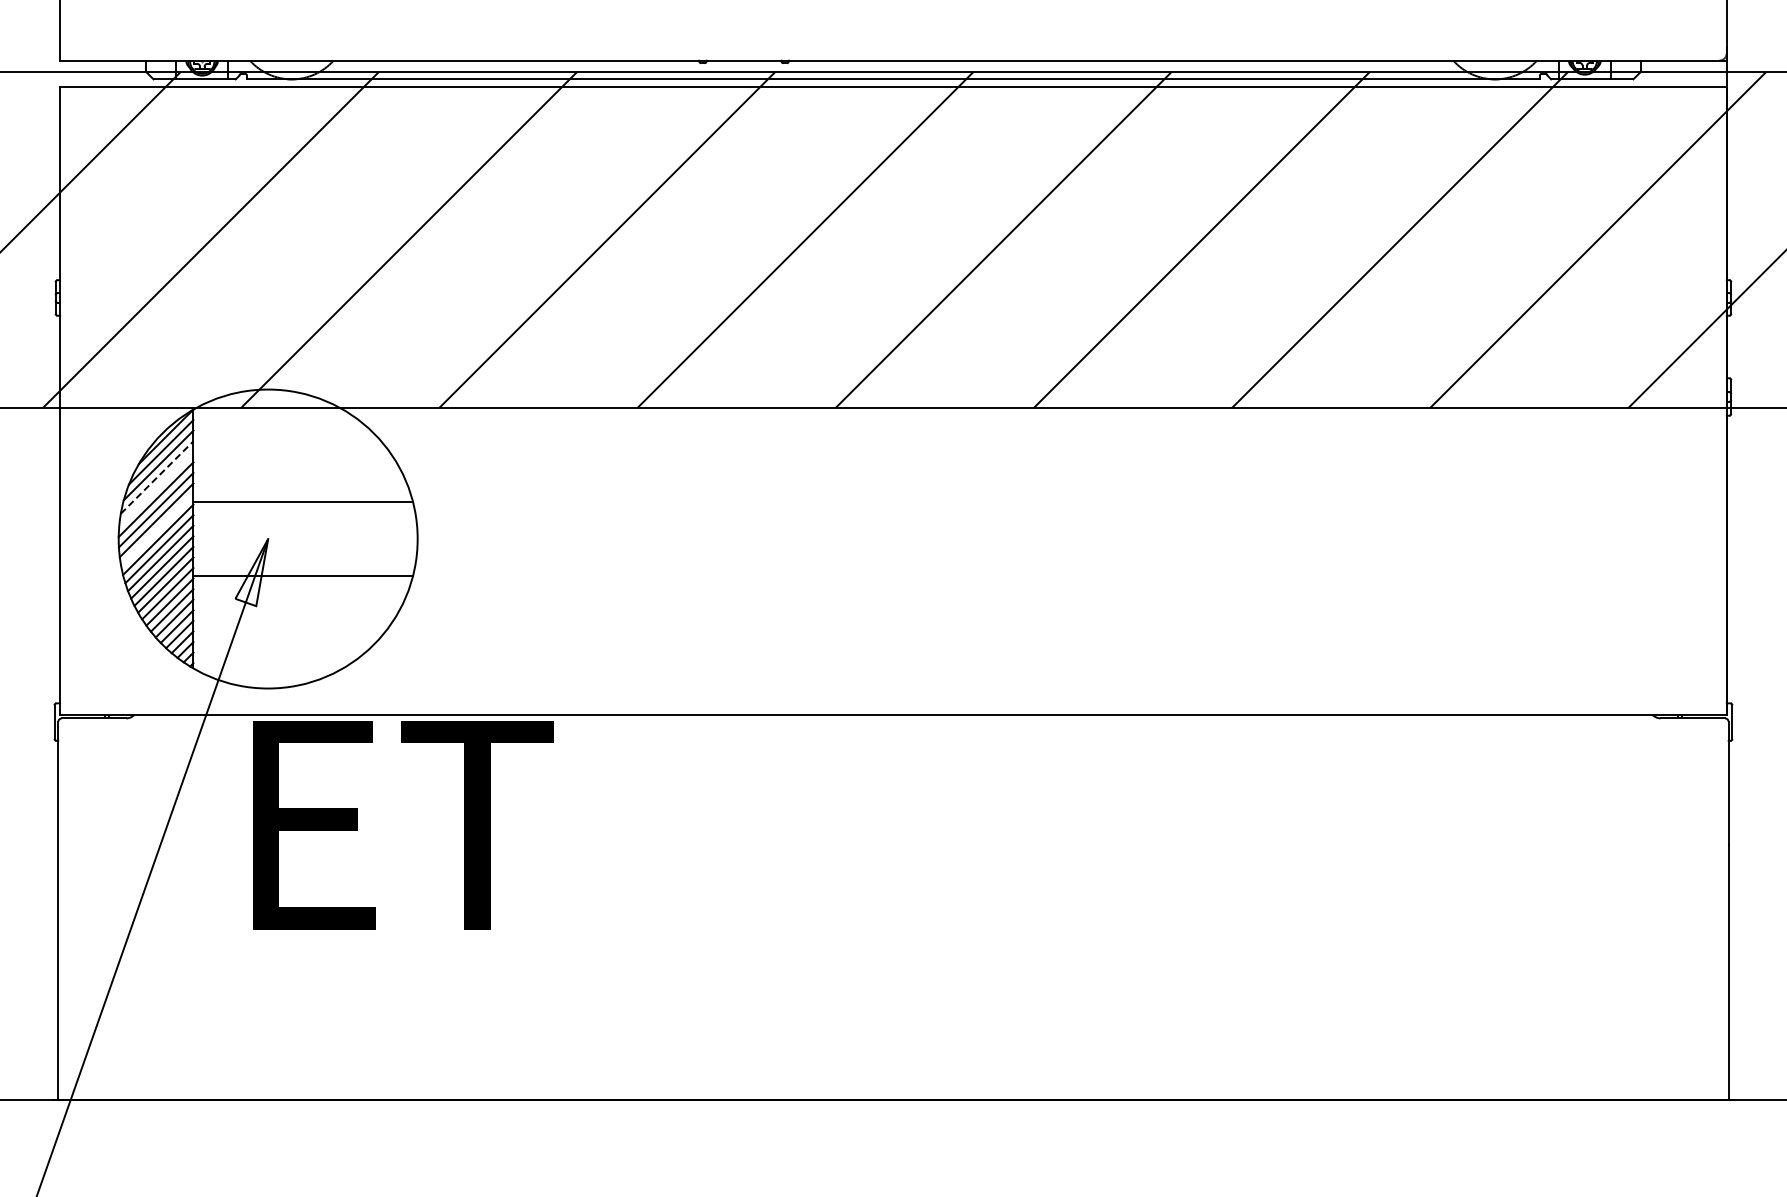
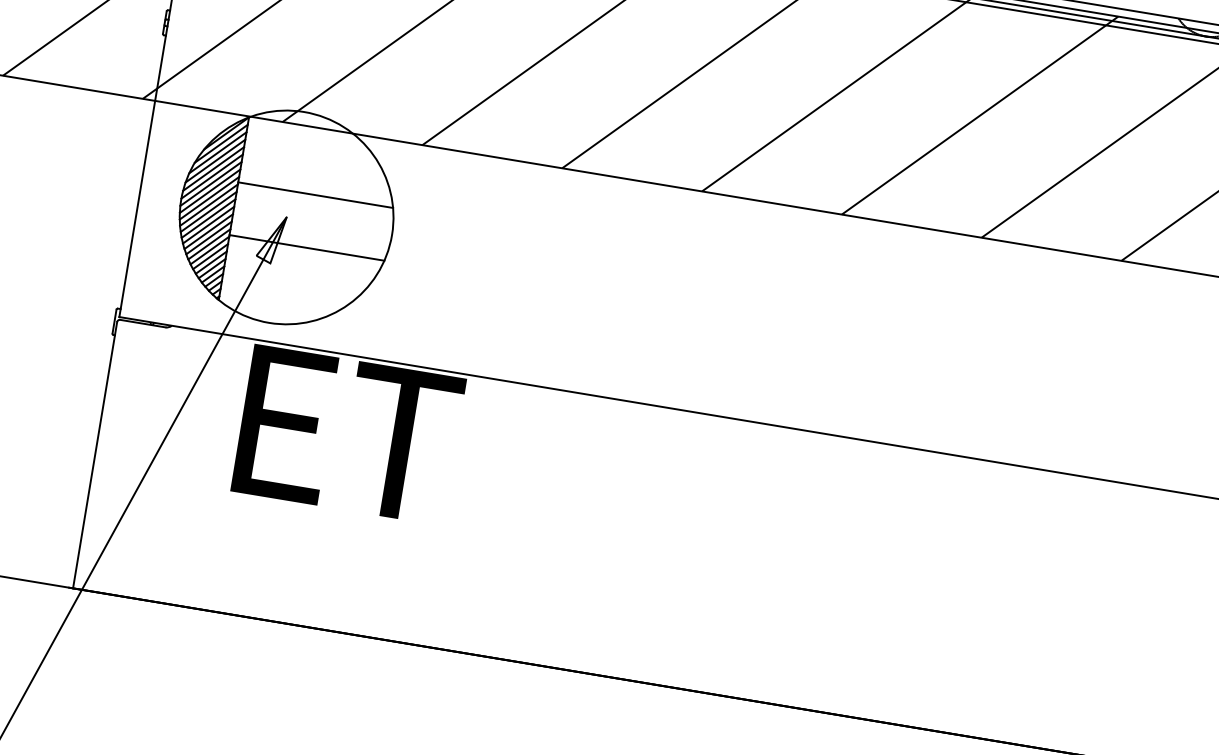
line: (157, 477) -> (215, 161), dashed -> solid
line: (156, 488) -> (213, 168), added
line: (157, 530) -> (209, 198), added

